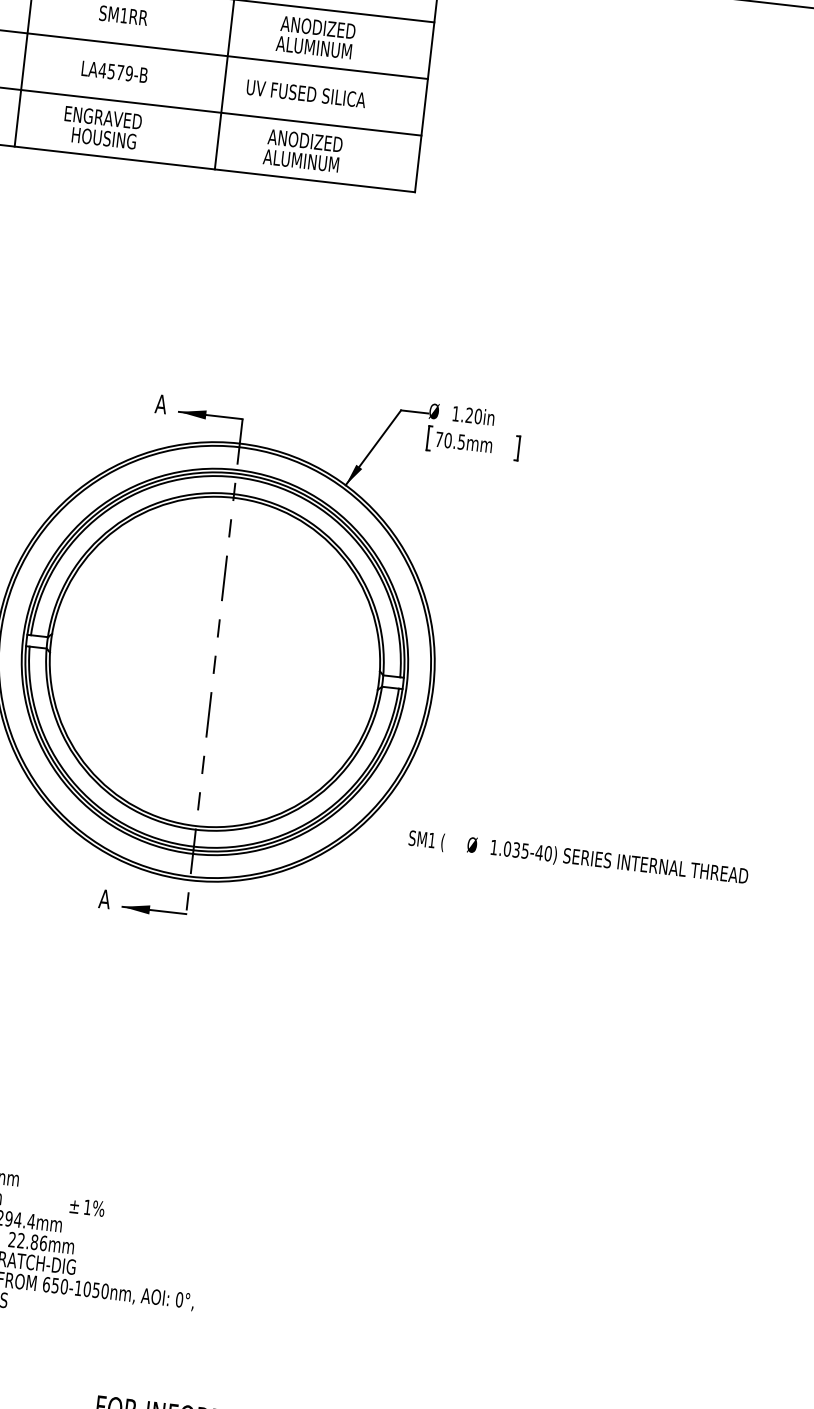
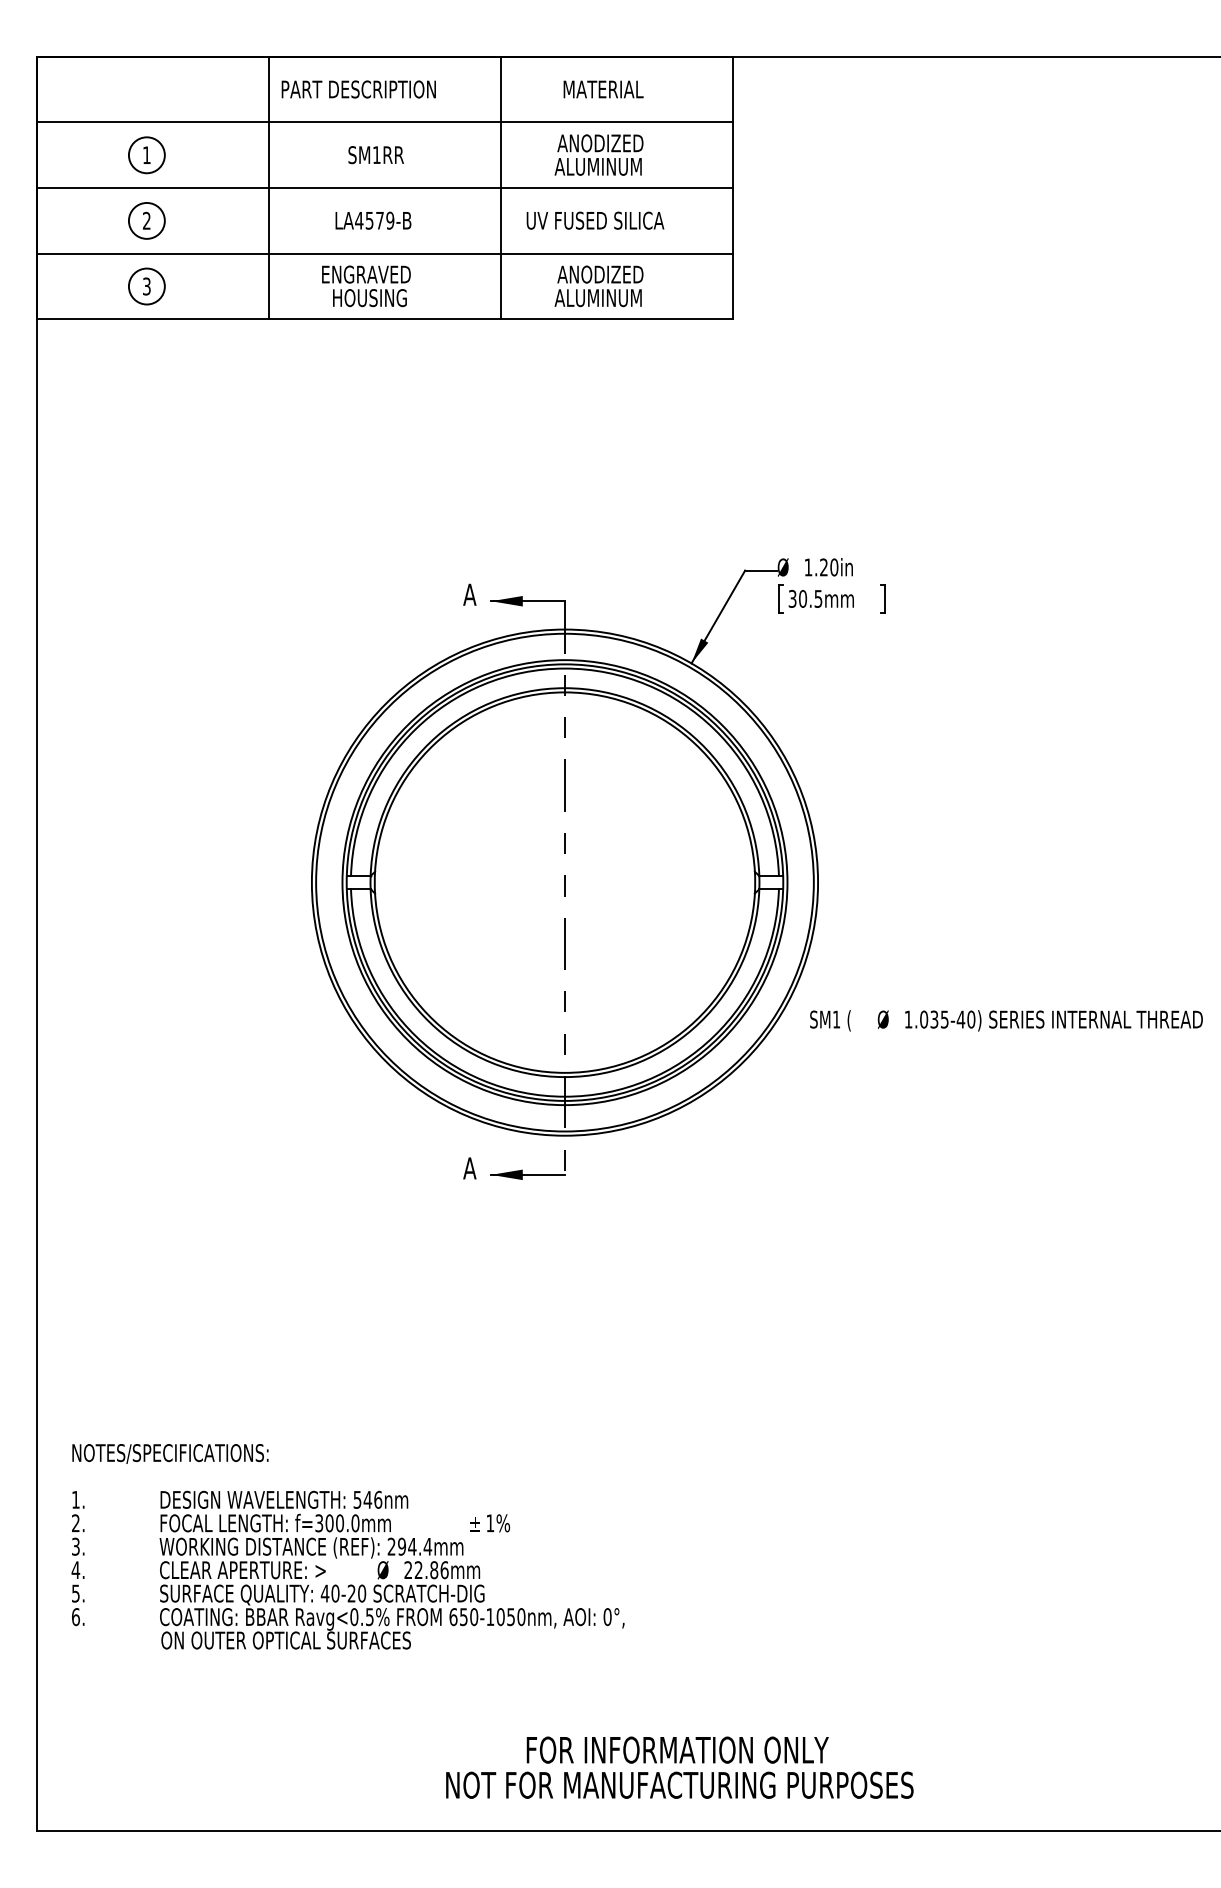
text: (439, 439) -> (792, 598), 70.5mm -> 30.5mm
text: (578, 857) -> (1006, 1020), moved

